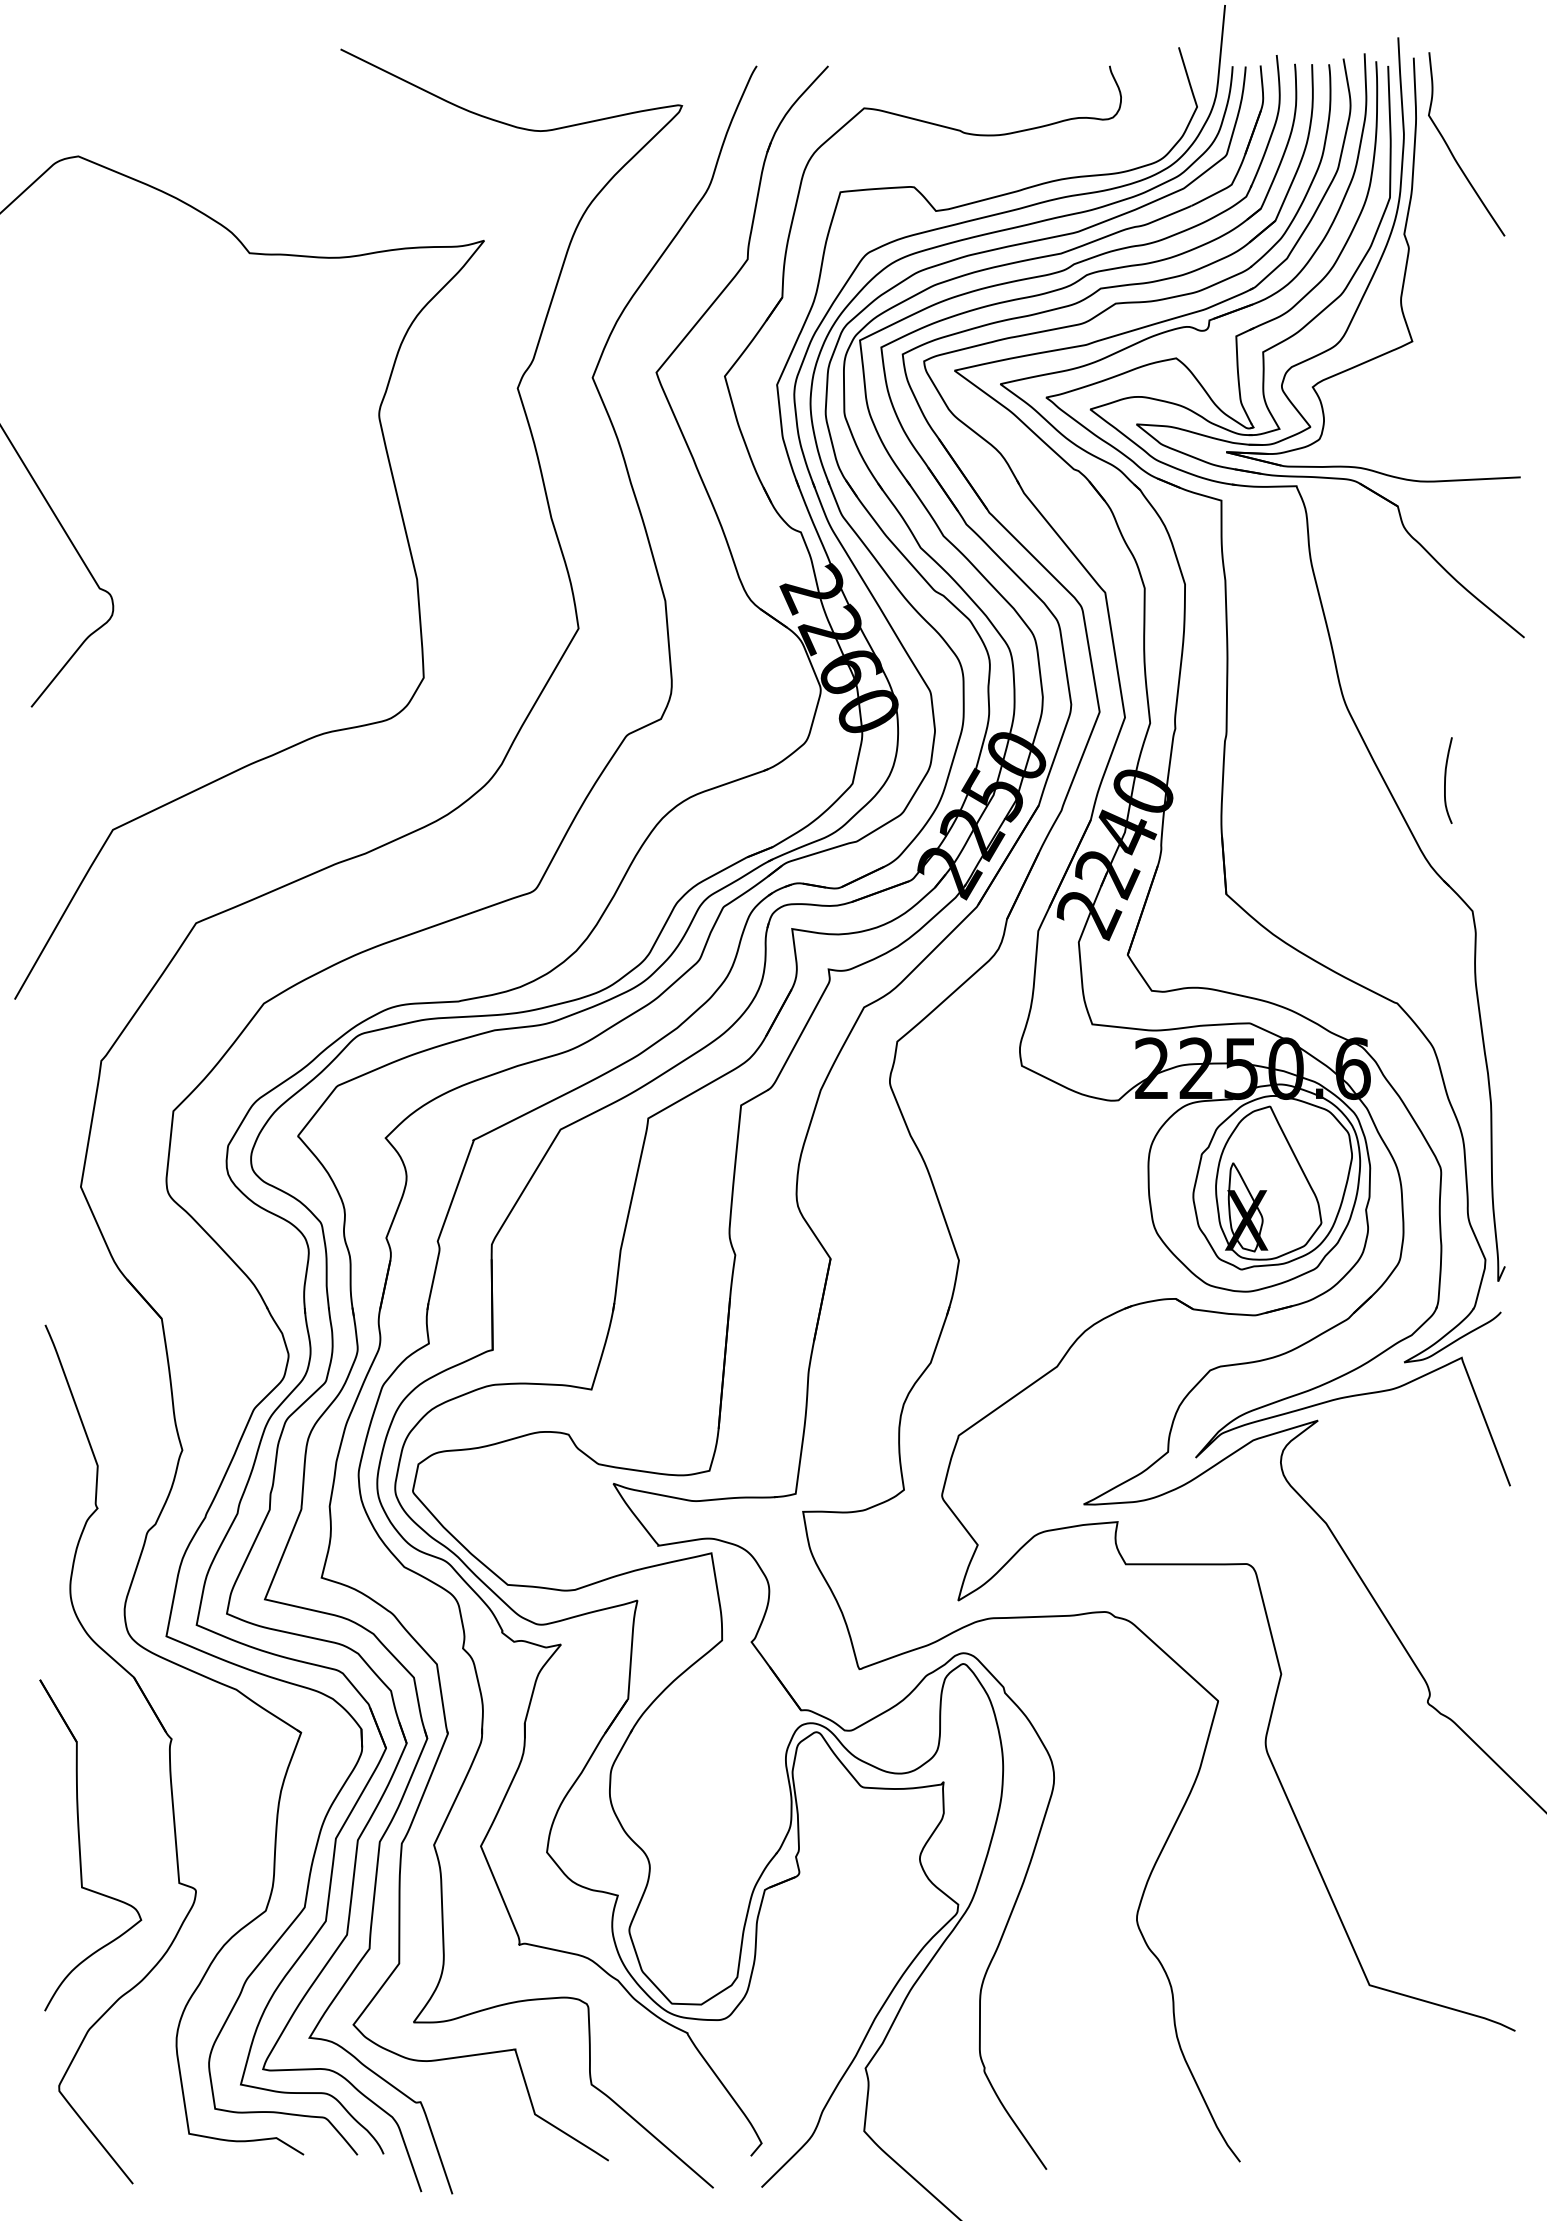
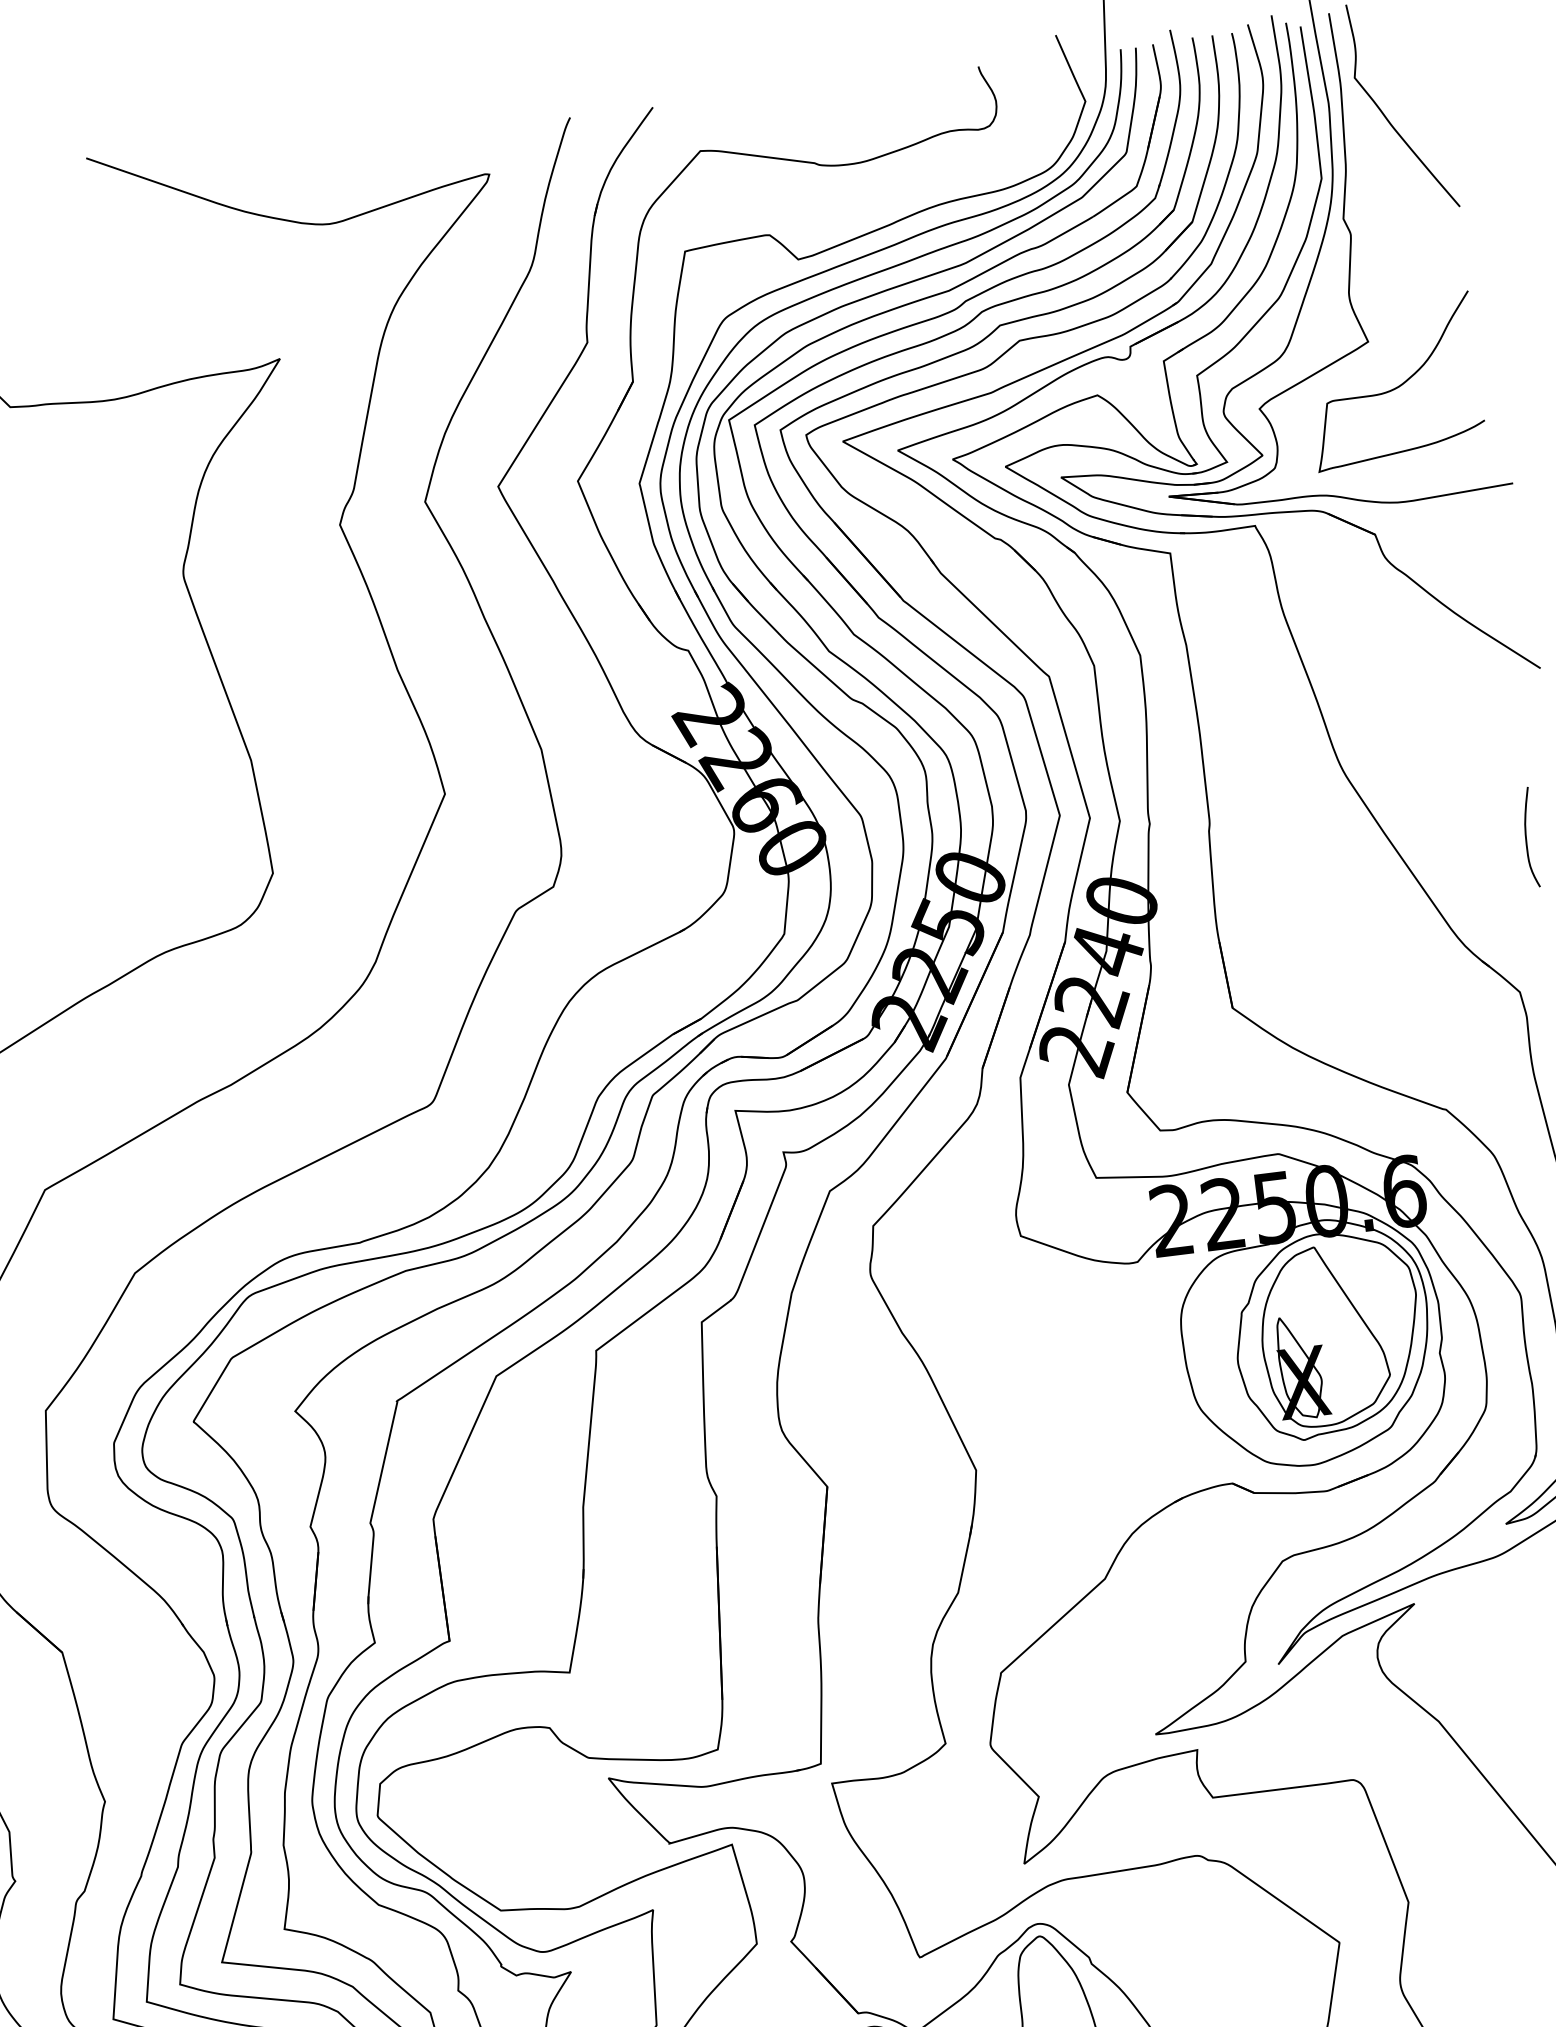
curve: (1431, 382) -> (1396, 386), added
curve: (1445, 780) -> (1526, 837), moved

